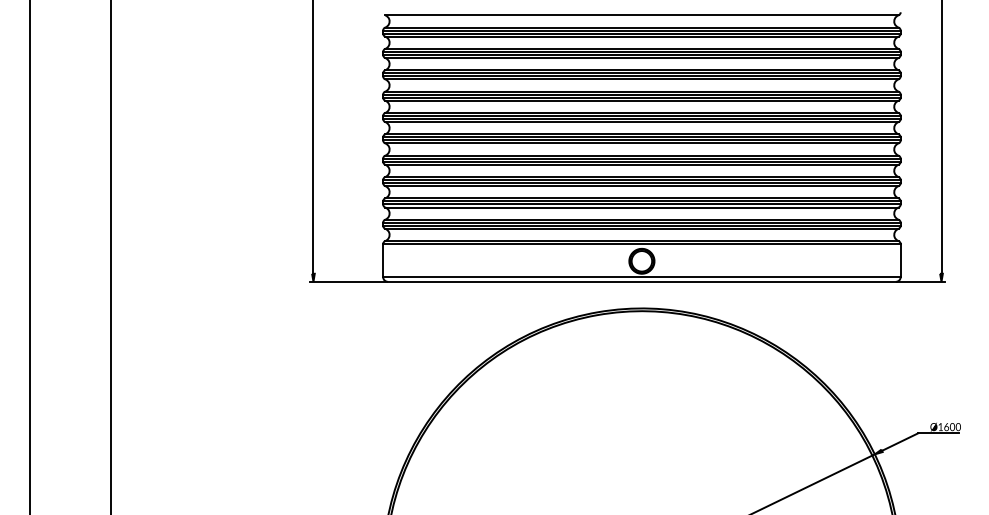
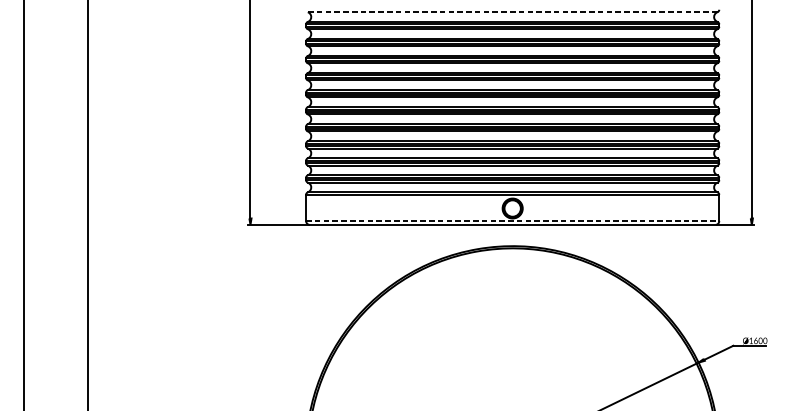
line: (641, 15) -> (512, 12), solid -> dashed
line: (641, 277) -> (512, 221), solid -> dashed

